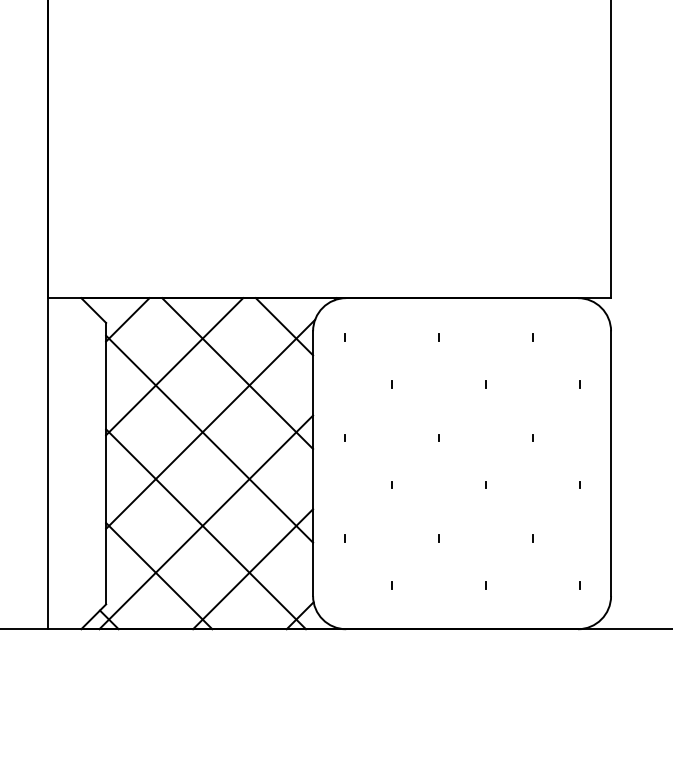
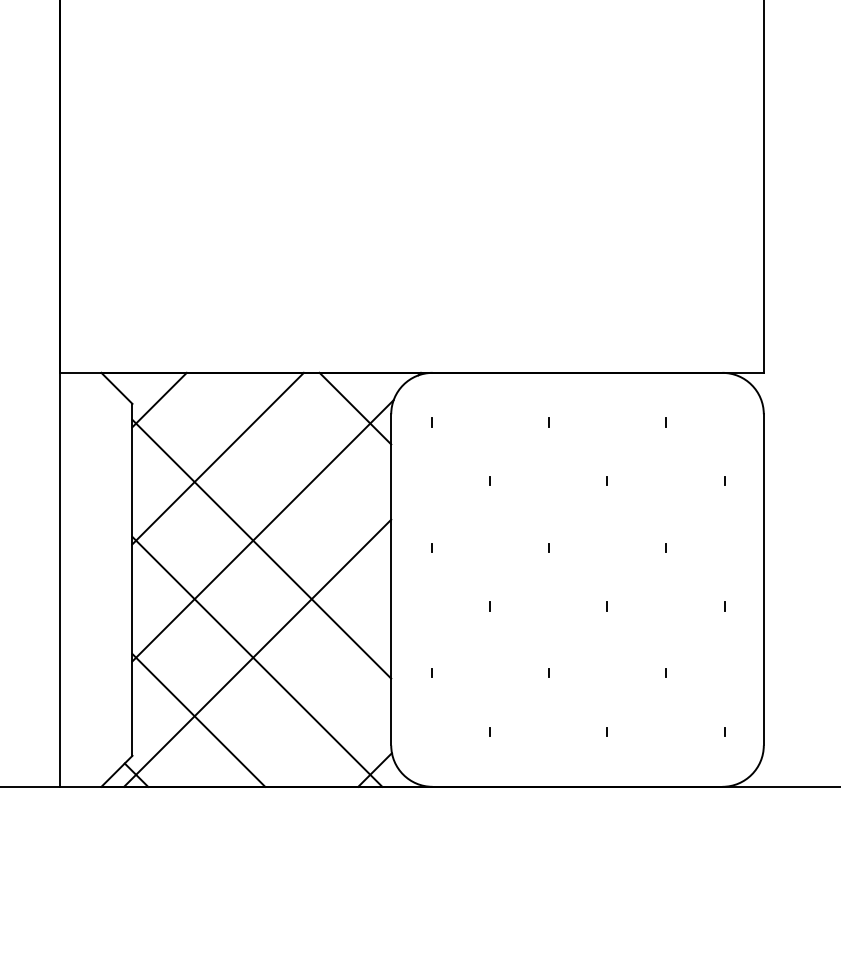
line: (237, 373) -> (296, 466), removed
line: (253, 568) -> (316, 711), removed

